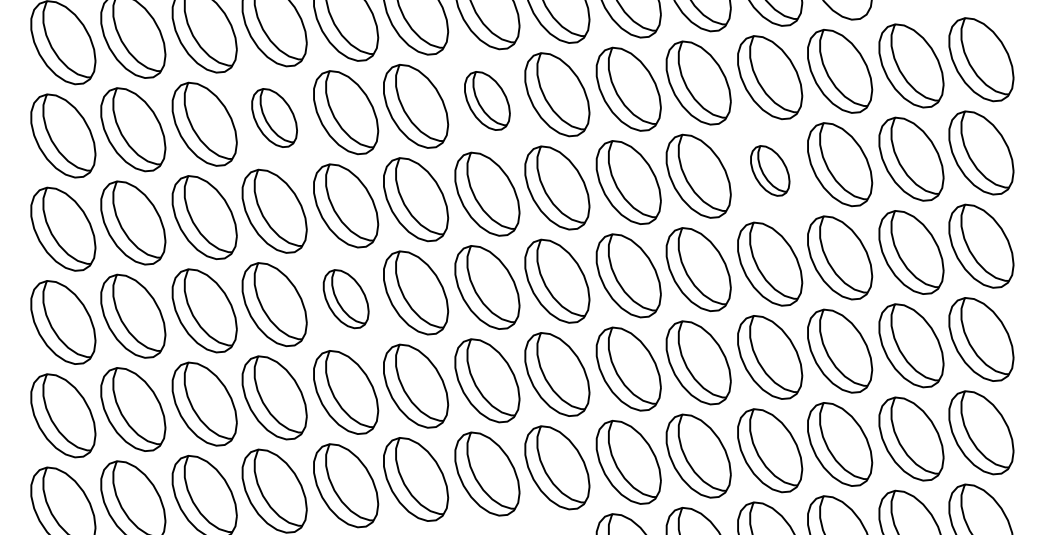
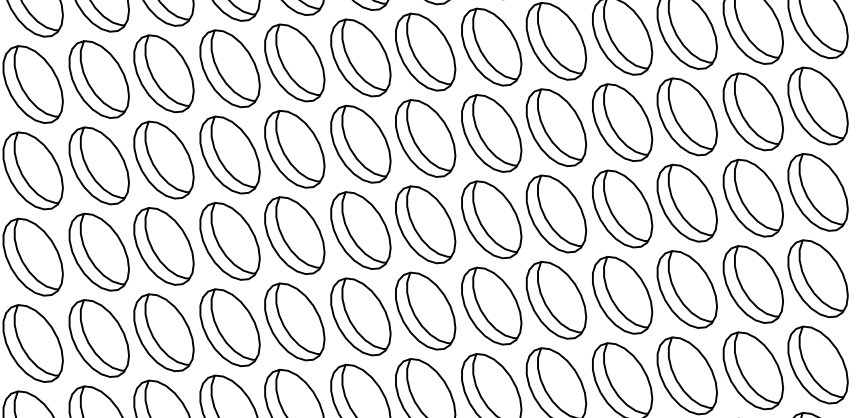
part: (487, 100) -> (360, 57), size x1.43
part: (274, 117) -> (163, 73), size x1.43
part: (770, 170) -> (622, 122), size x1.67
part: (346, 298) -> (230, 240), size x1.43

